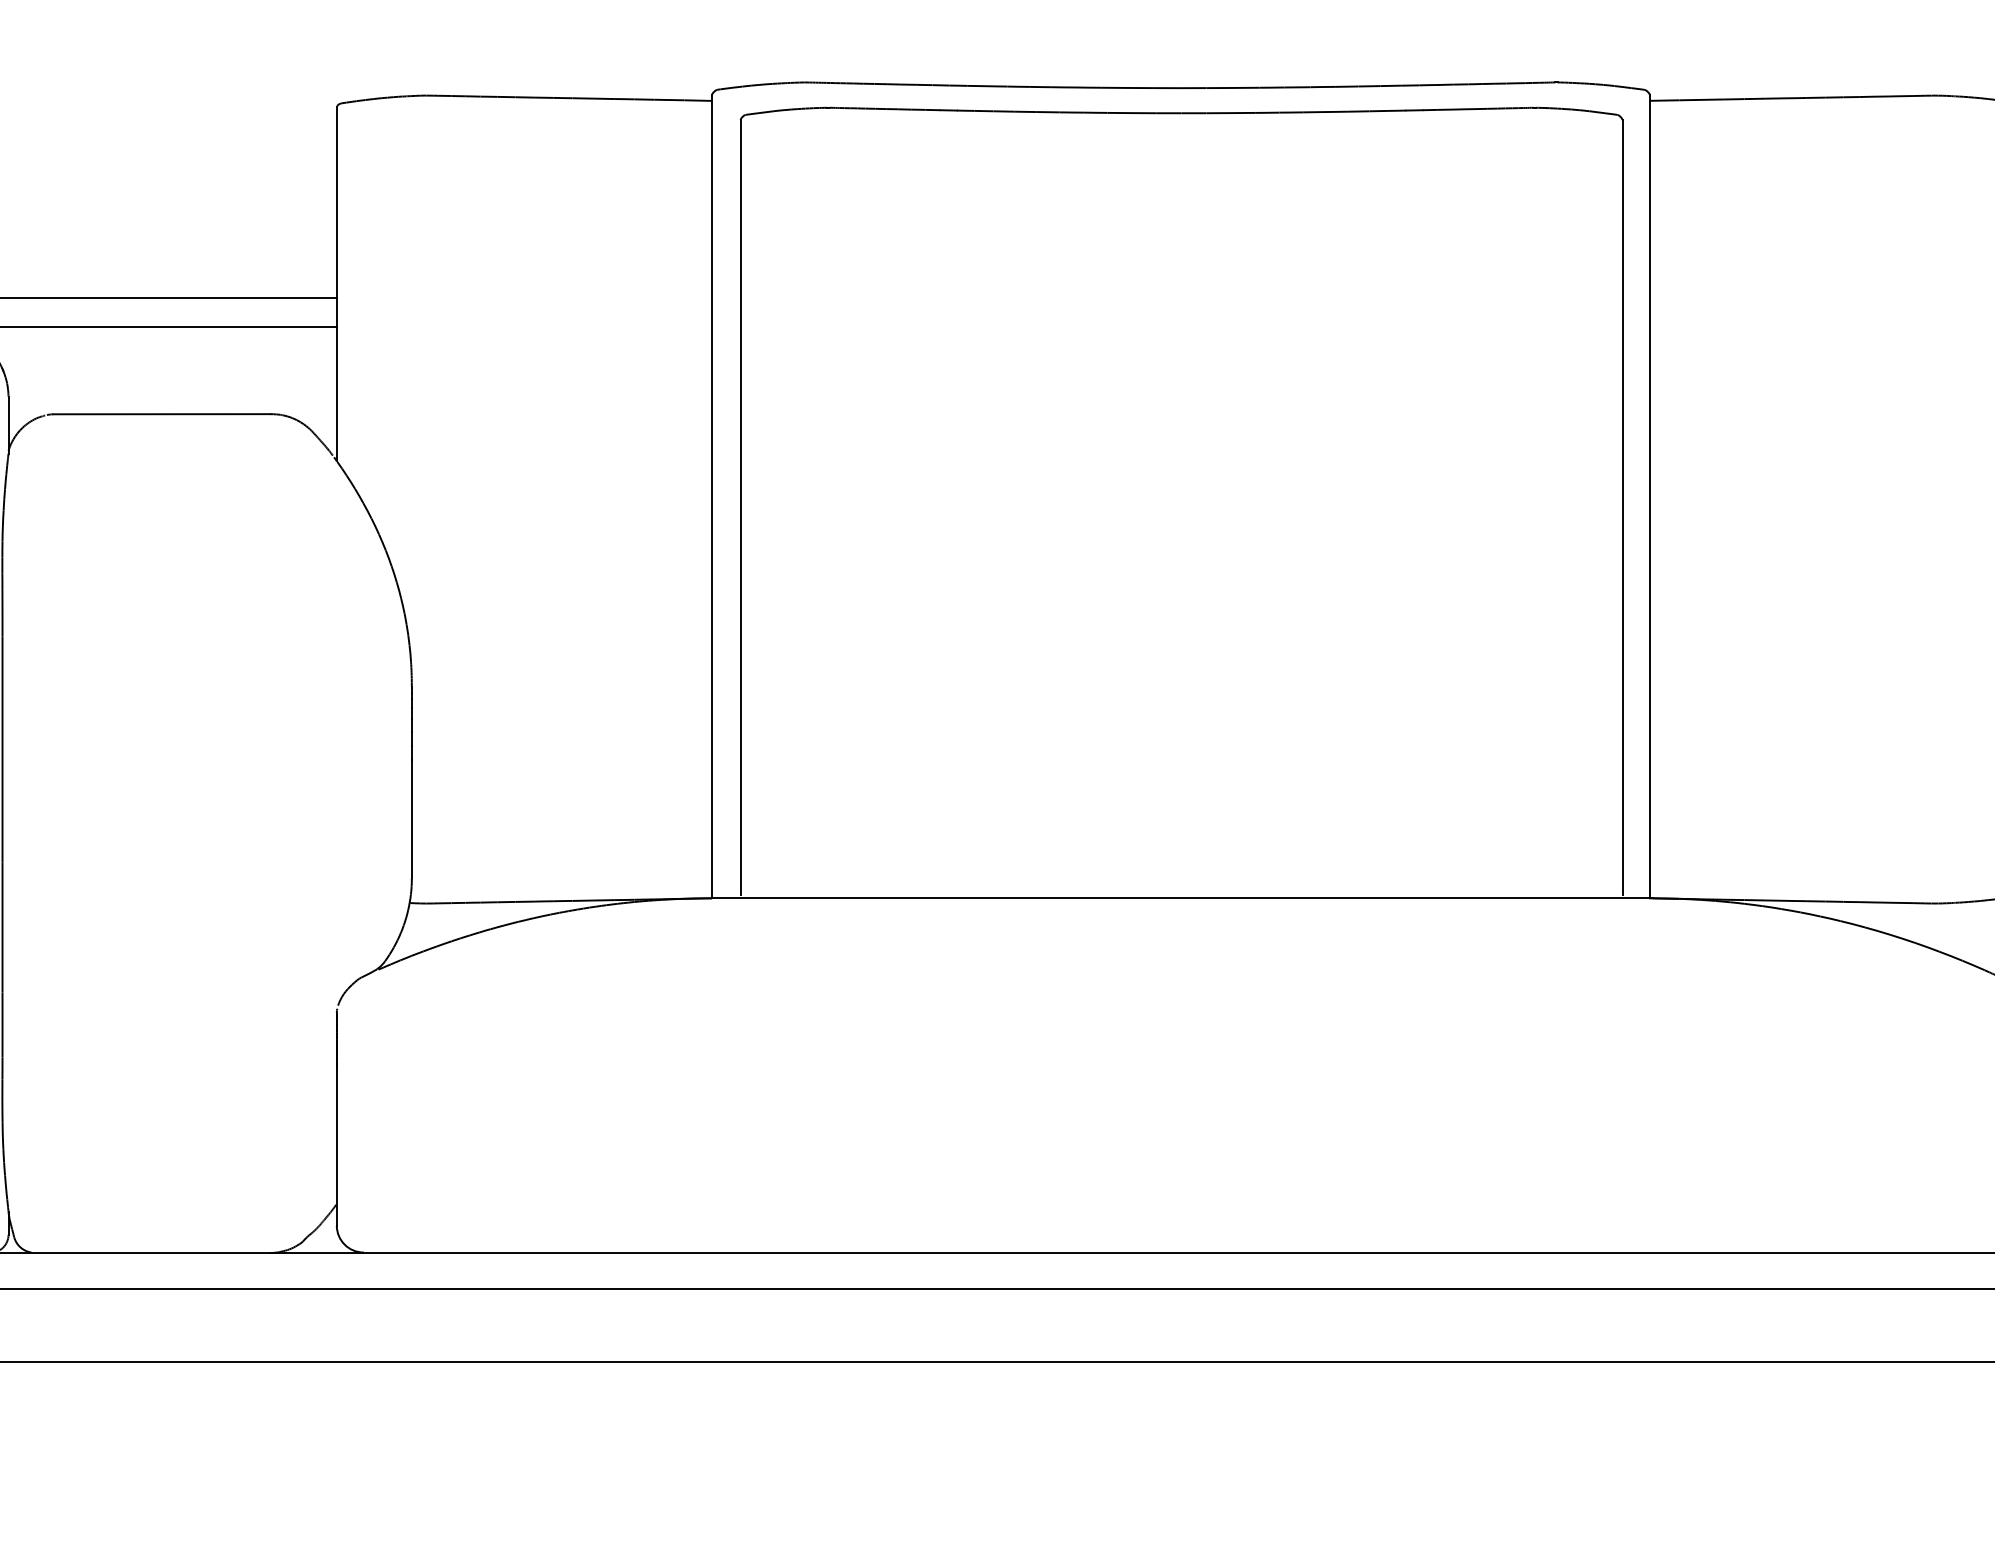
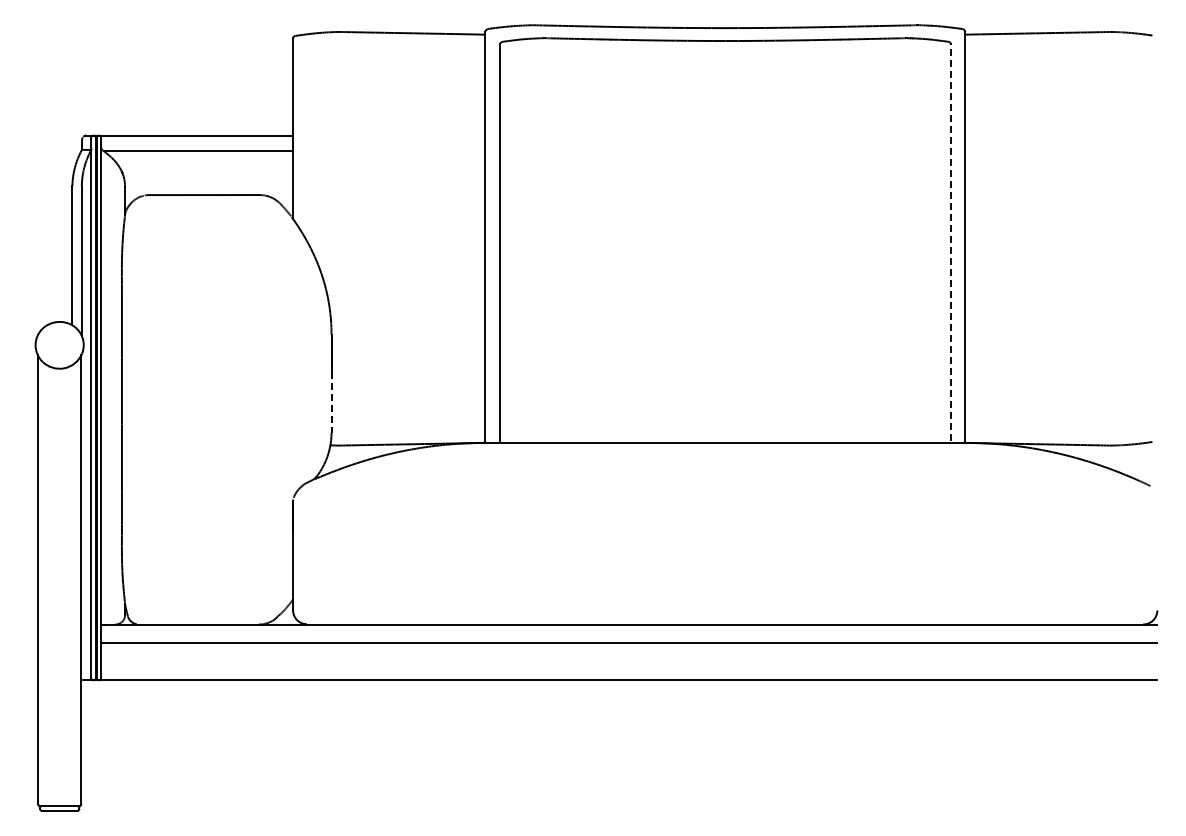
line: (1622, 506) -> (951, 242), solid -> dashed
line: (411, 819) -> (331, 402), solid -> dashed

